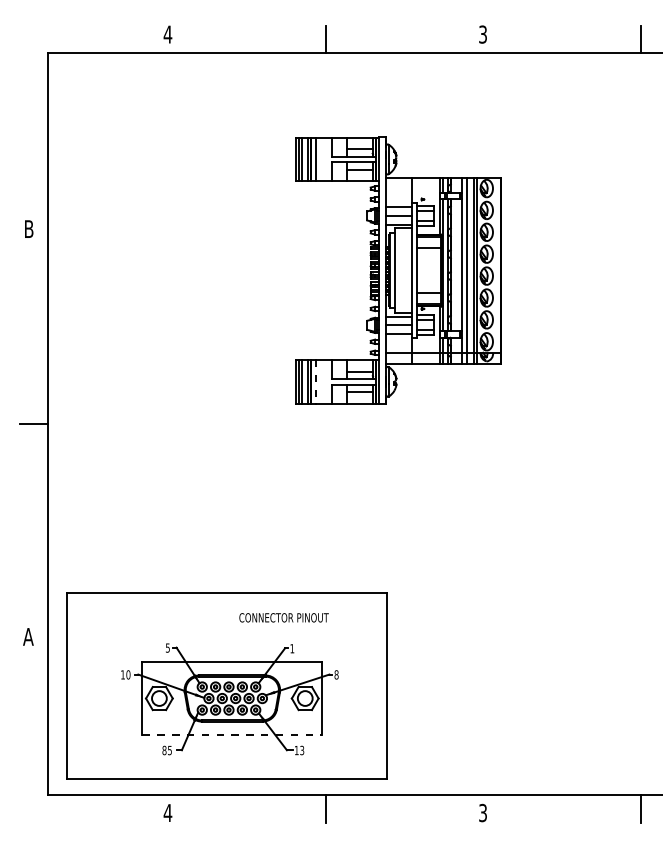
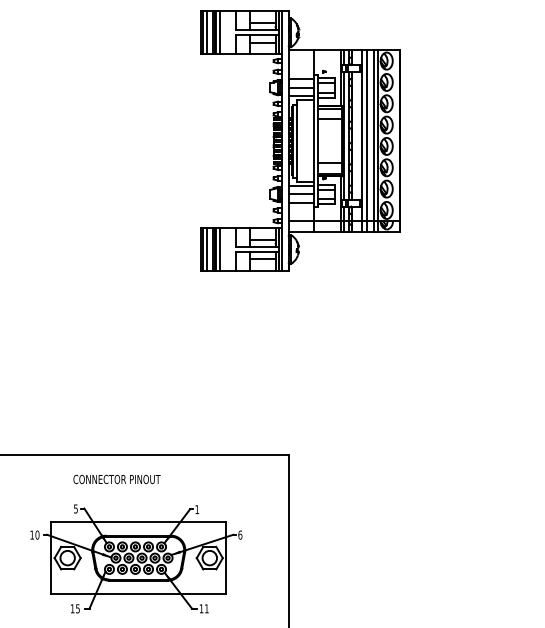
line: (315, 381) -> (219, 249), dashed -> solid
text: (283, 617) -> (116, 479), moved
text: (336, 674) -> (240, 534), 8 -> 6
line: (232, 735) -> (138, 594), dashed -> solid
text: (164, 750) -> (72, 608), 85 -> 15
text: (302, 750) -> (207, 608), 13 -> 11

